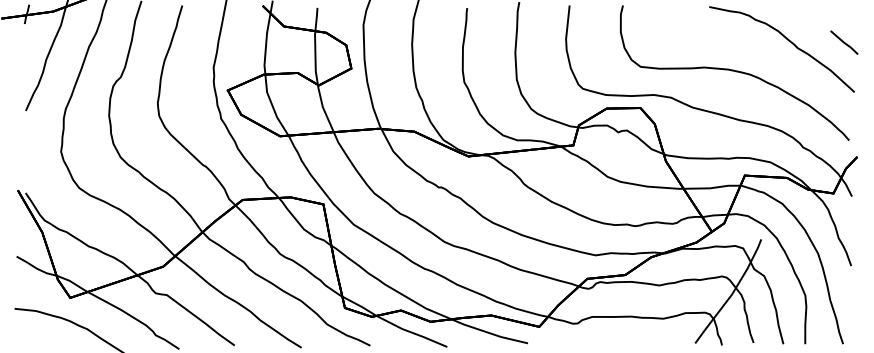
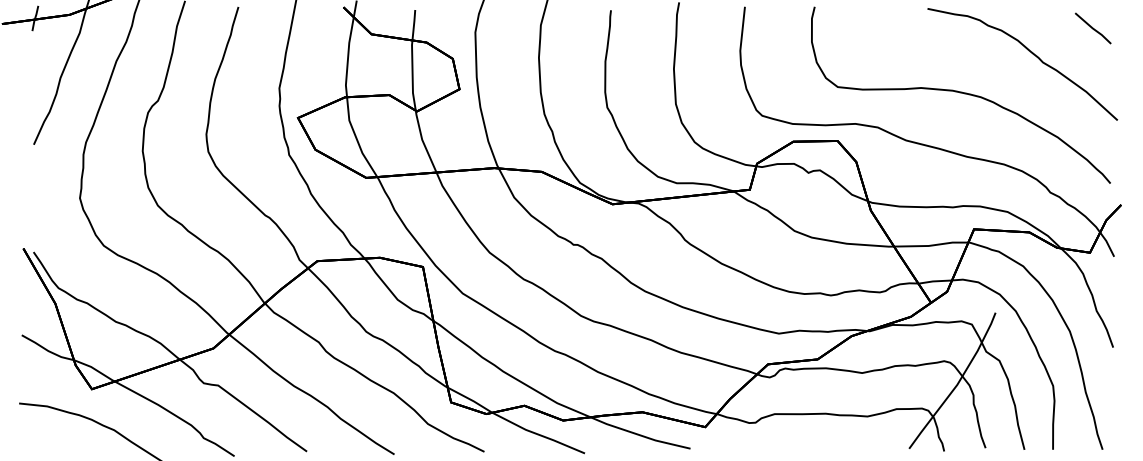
line: (843, 42) -> (1092, 28), moved

